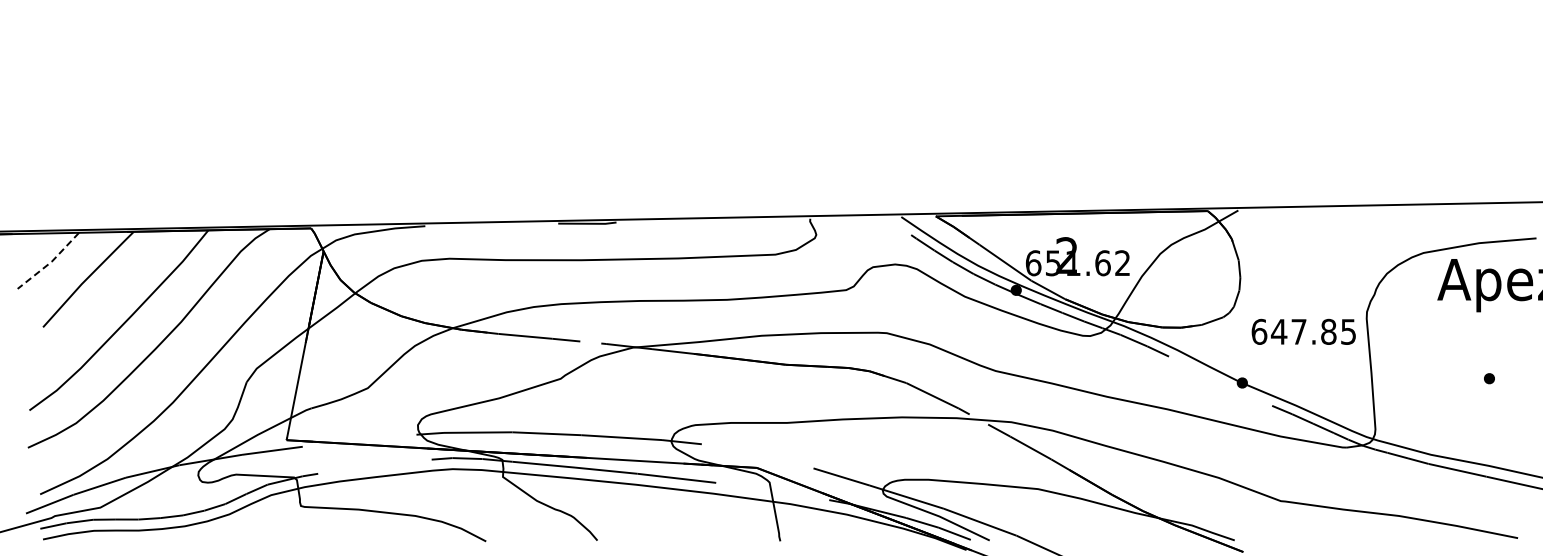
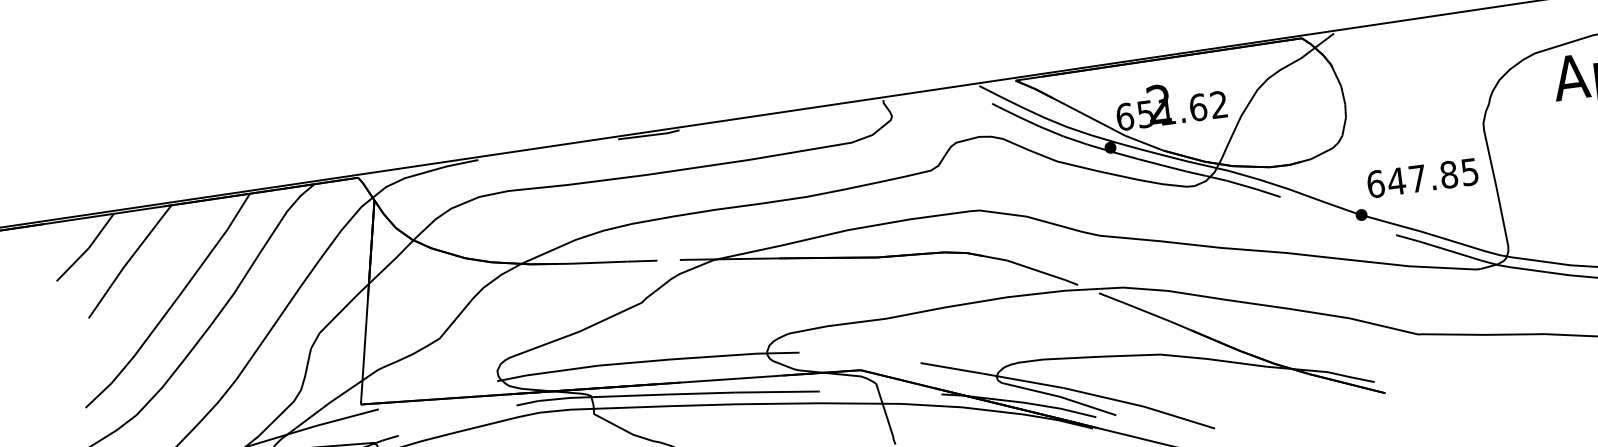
line: (50, 263) -> (87, 250), dashed -> solid
text: (1303, 331) -> (1422, 177), moved

